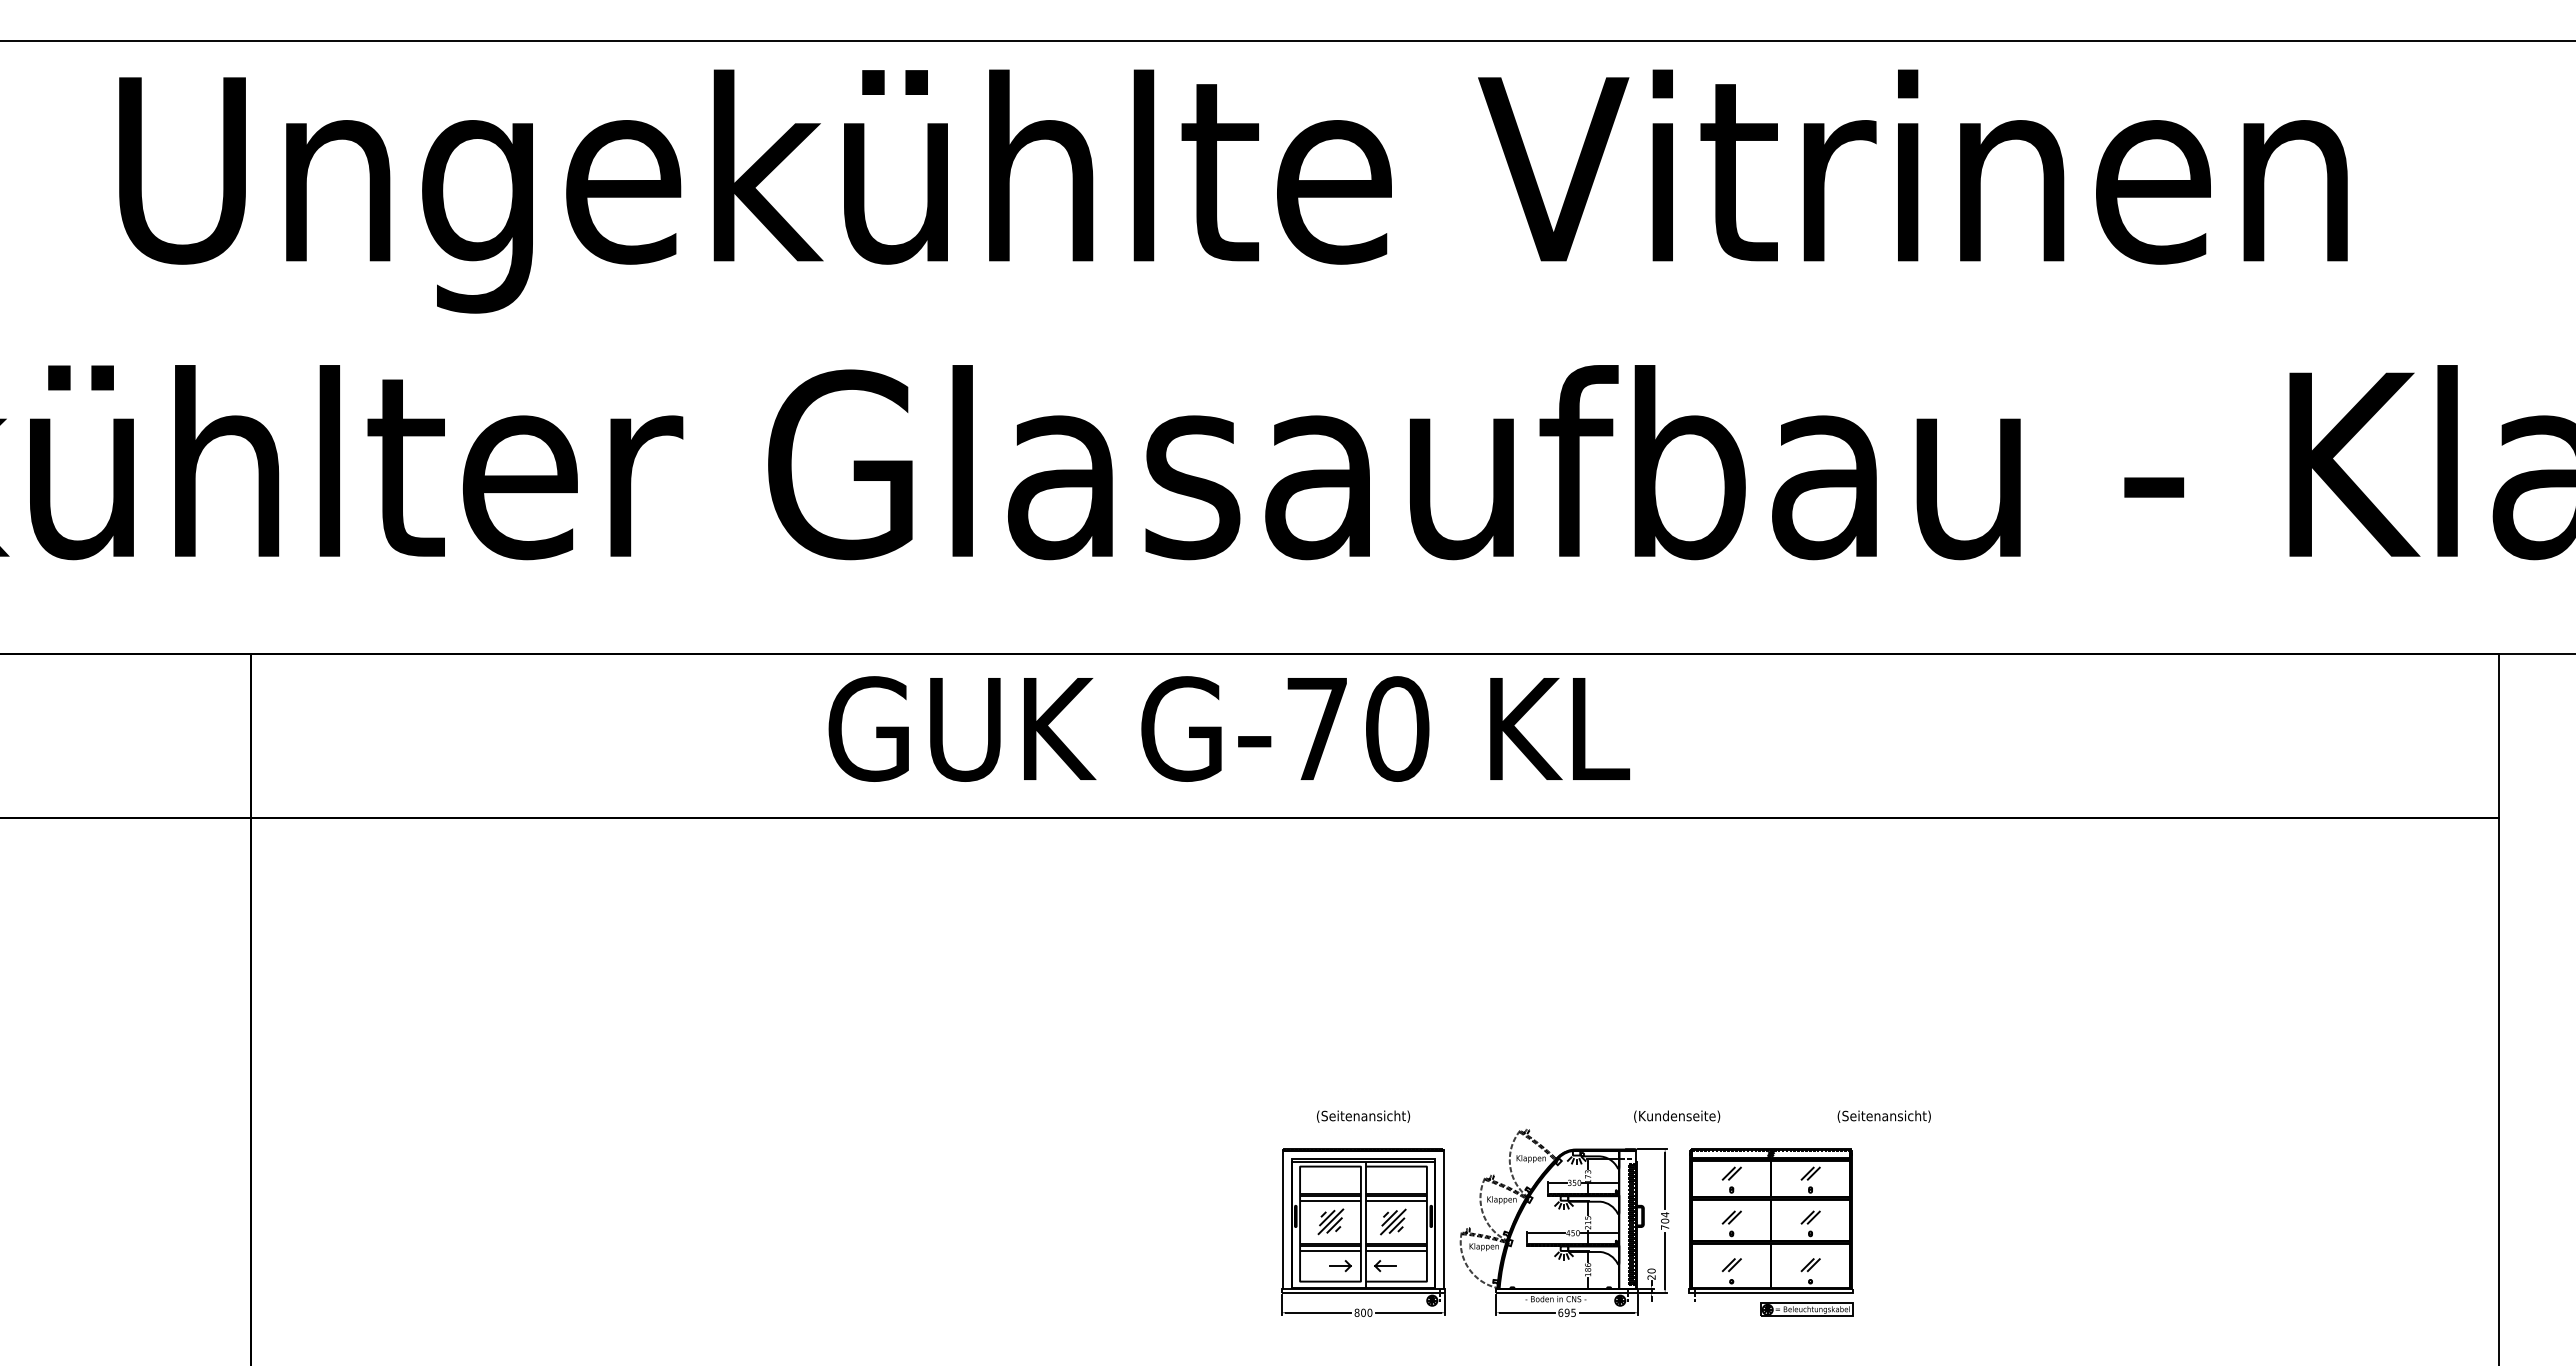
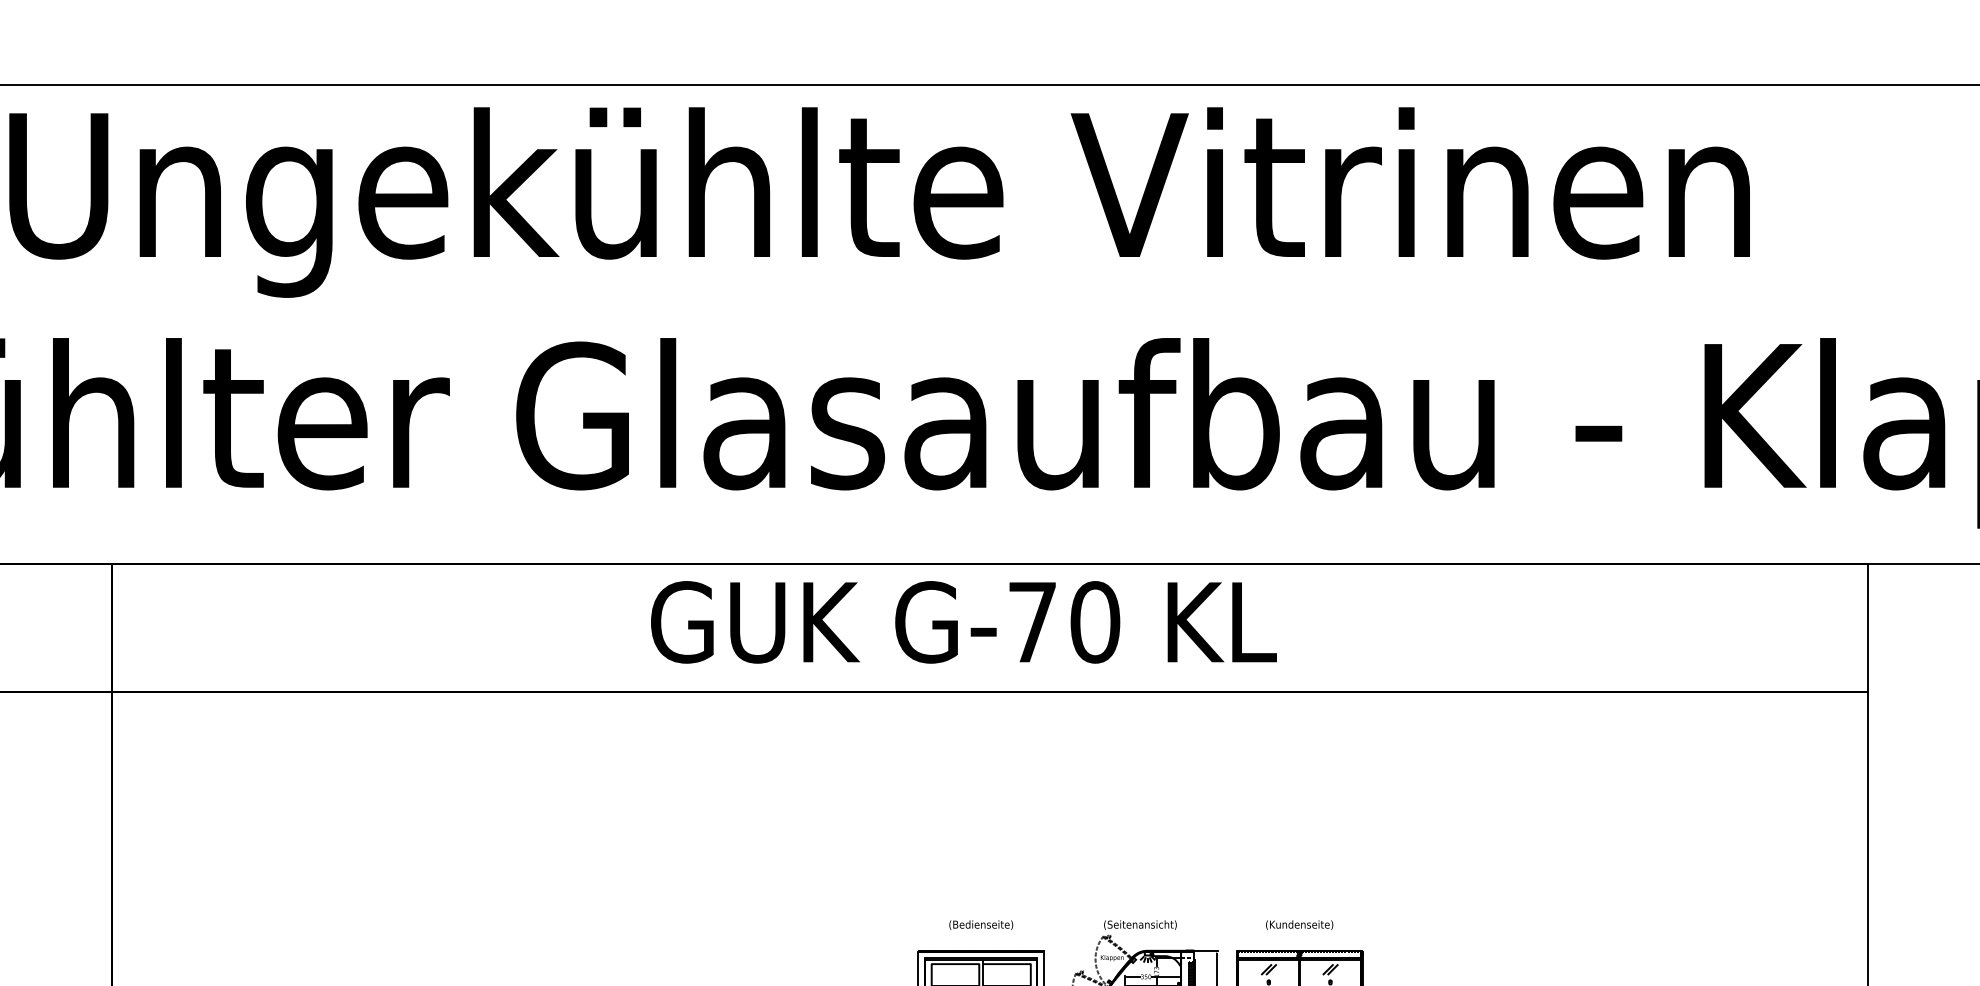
text: (1228, 728) -> (963, 621), moved
text: (1363, 1116) -> (981, 925), (Seitenansicht) -> (Bedienseite)
text: (1677, 1116) -> (1299, 925), moved
text: (1883, 1116) -> (1139, 925), moved

